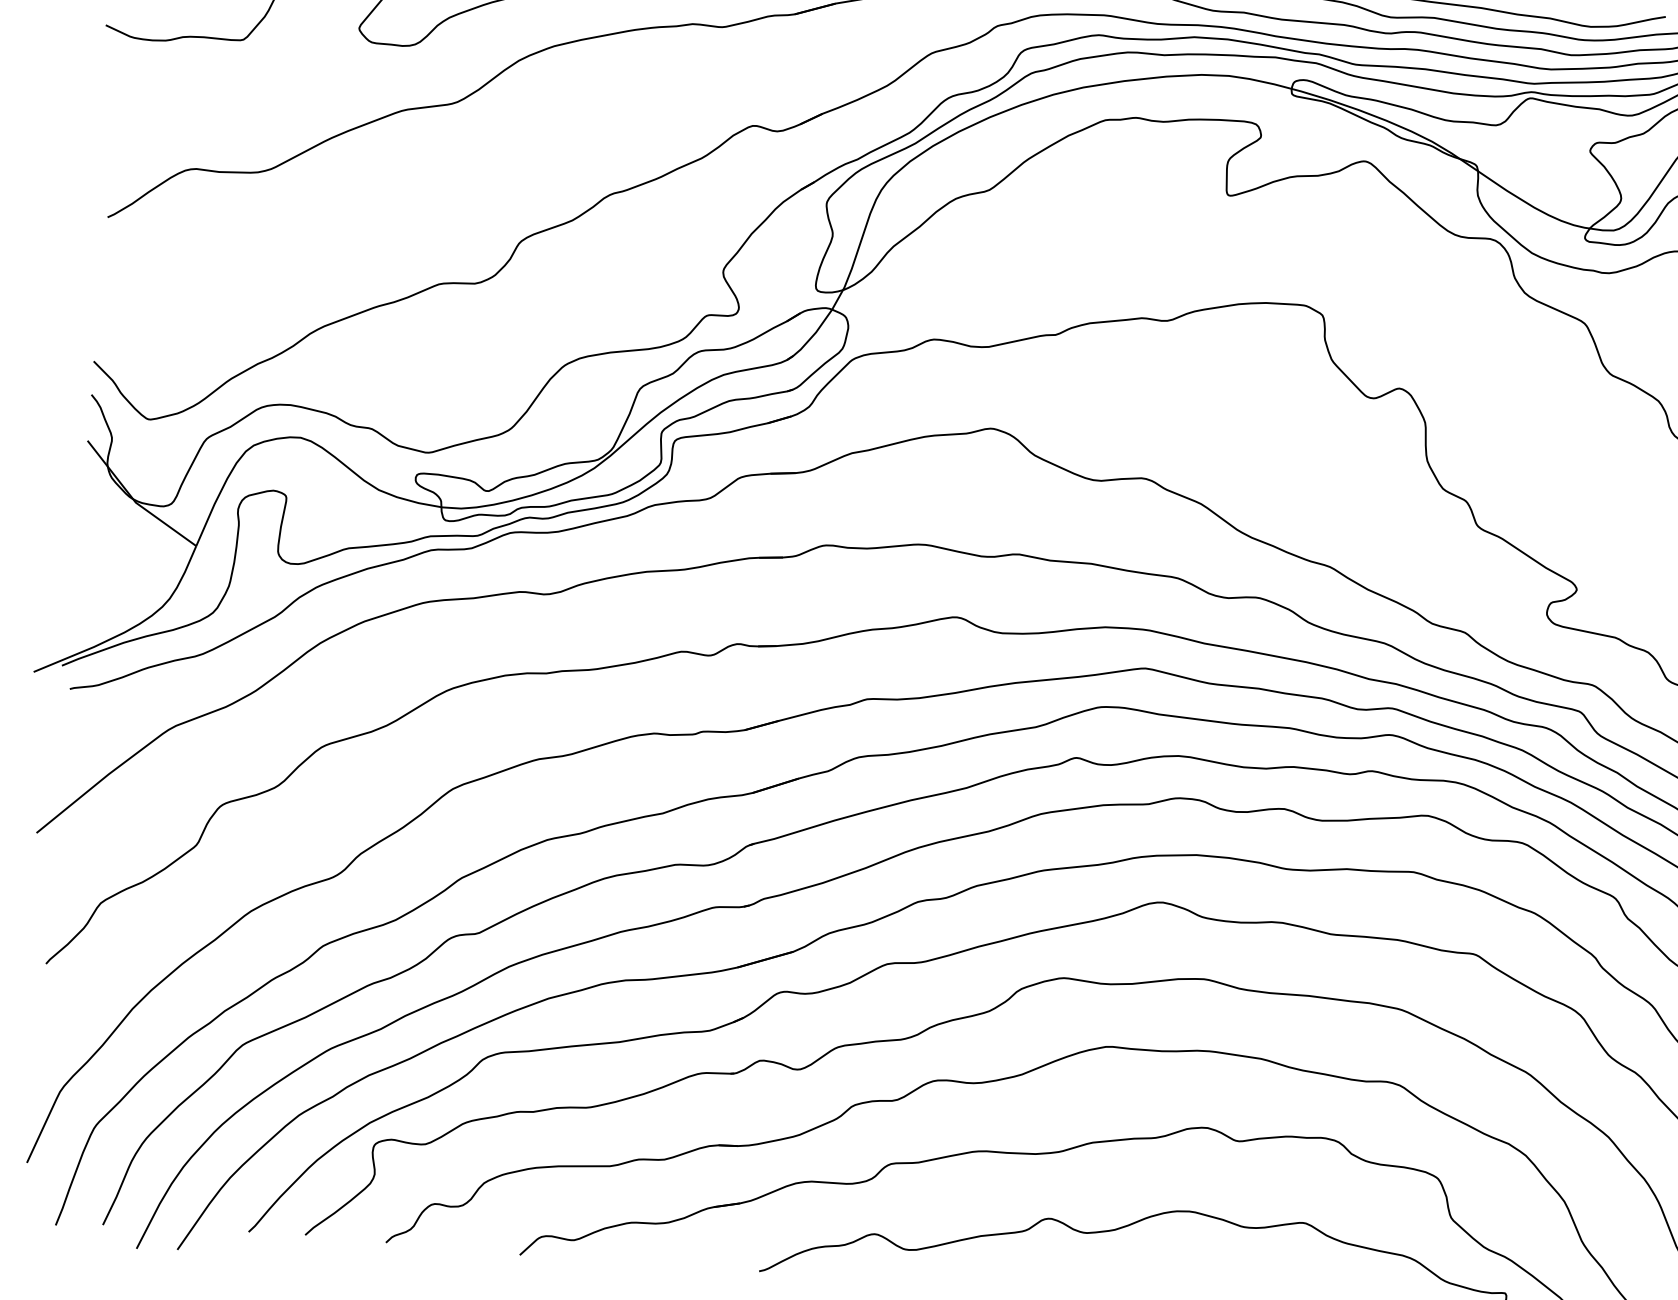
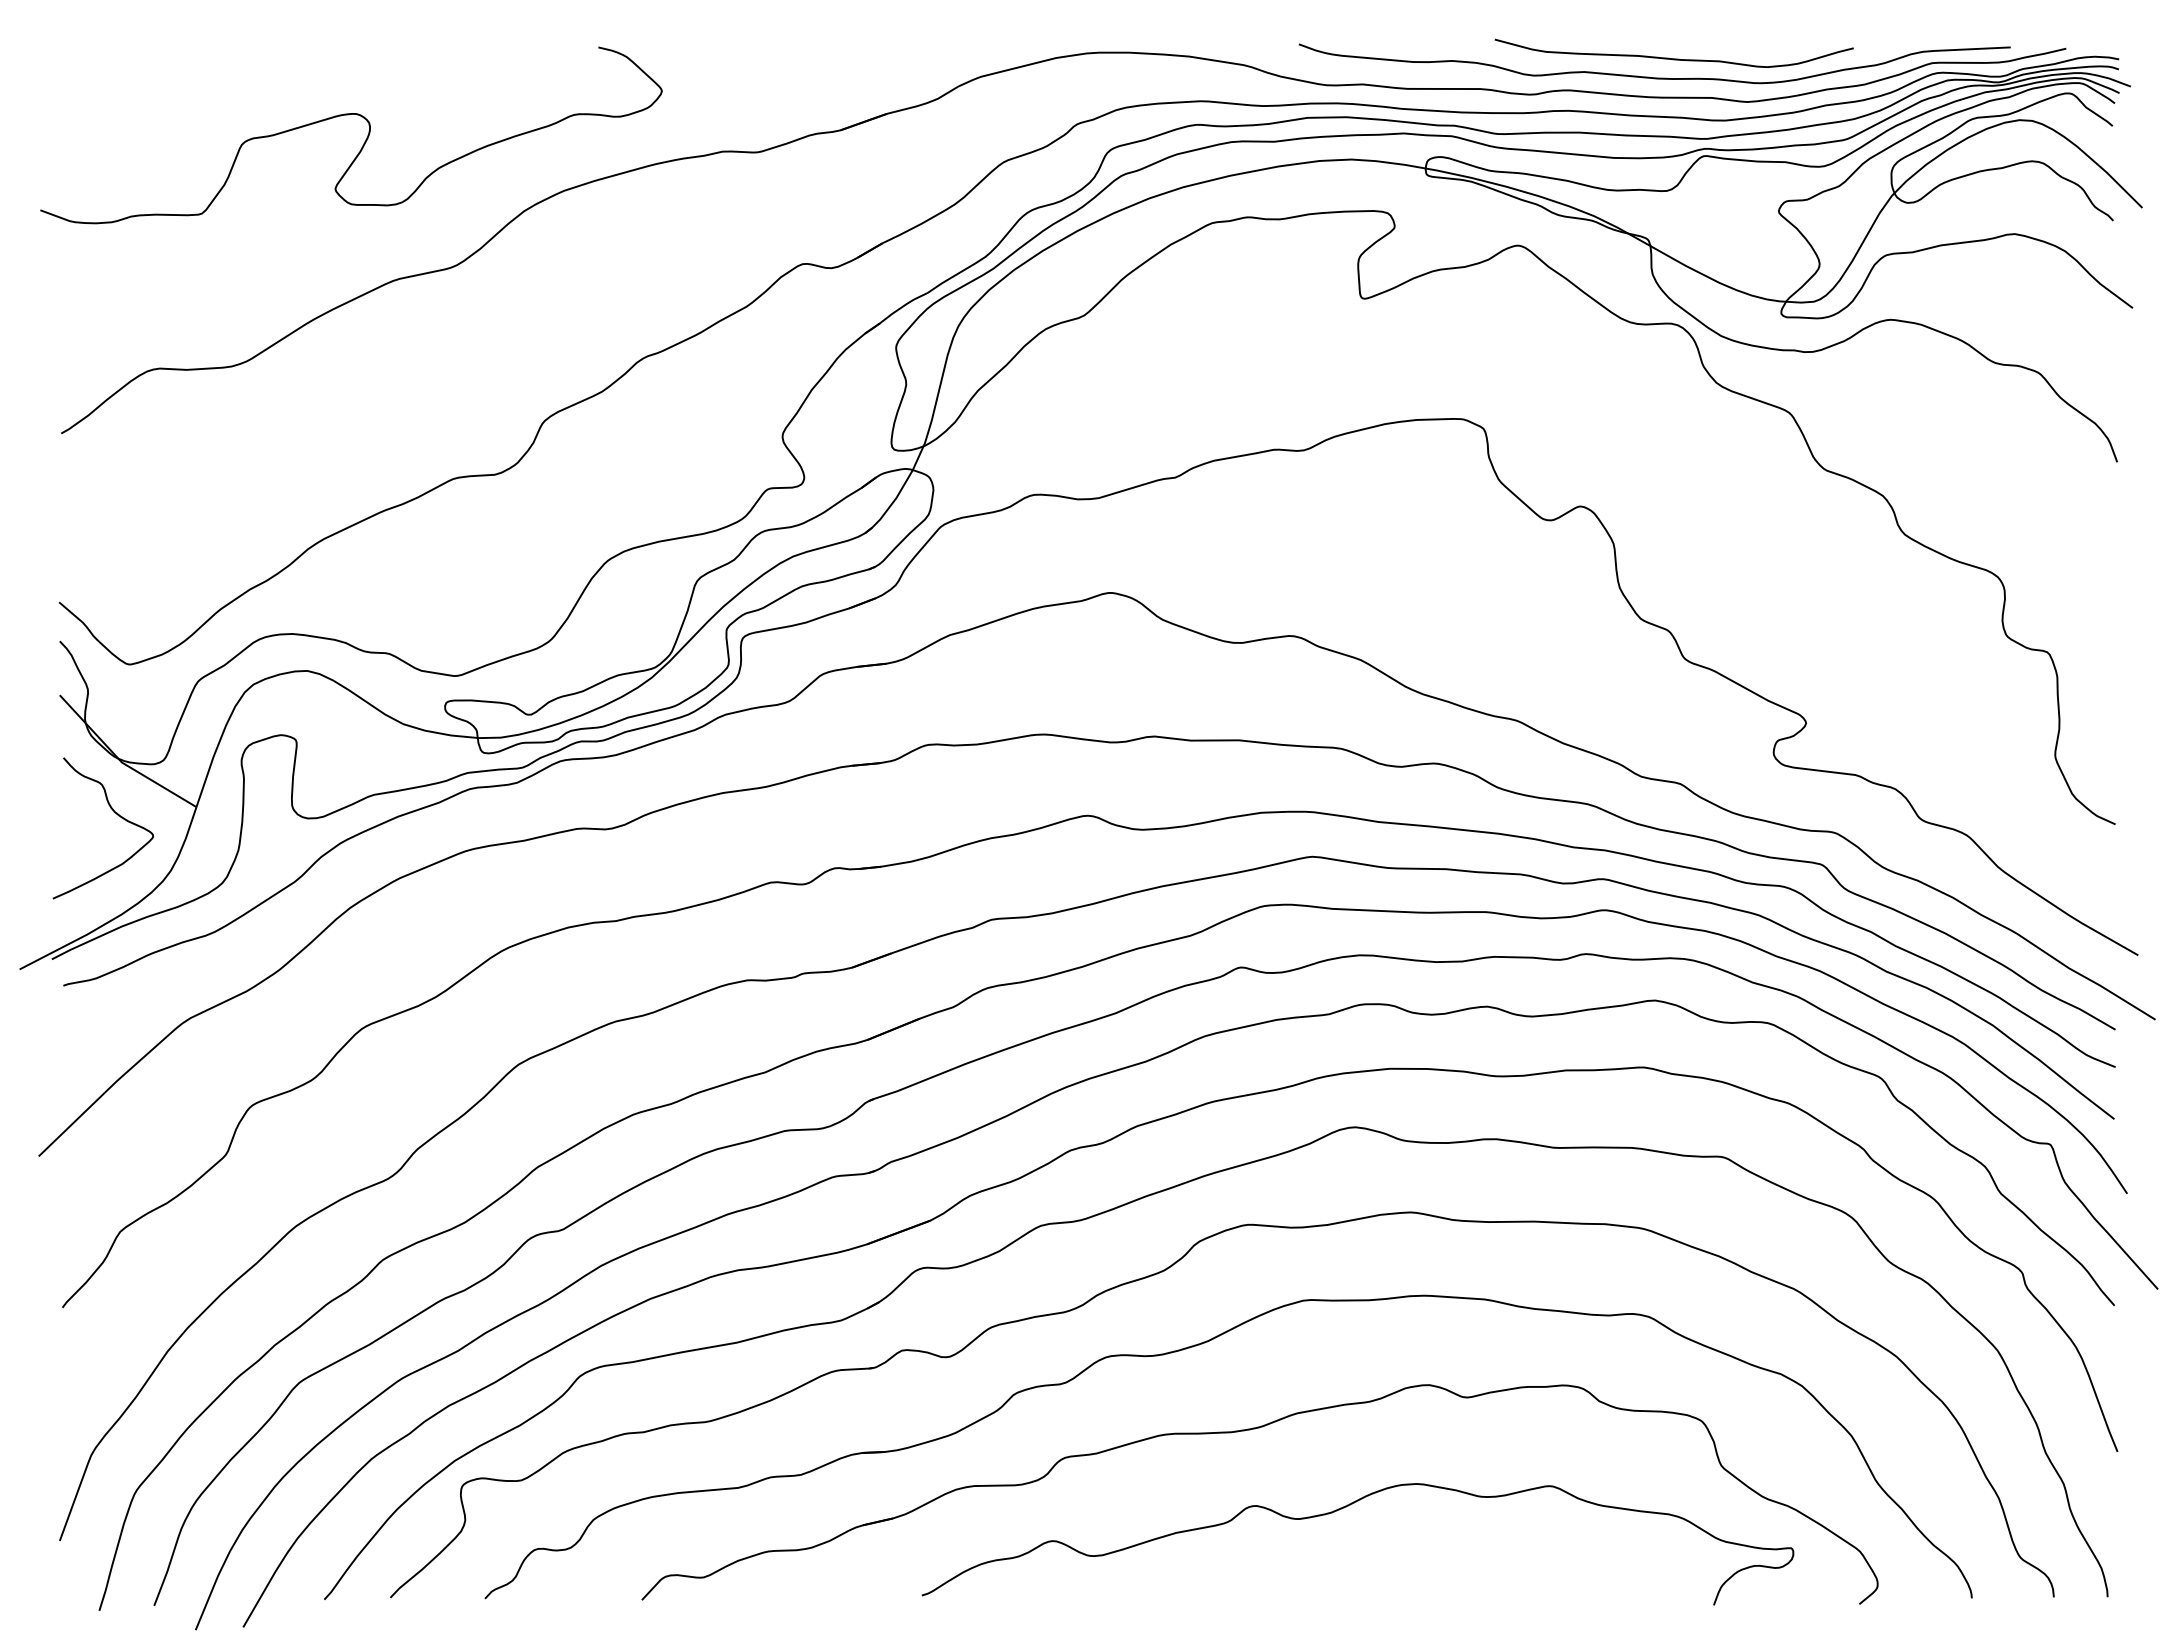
curve: (127, 546) -> (116, 814), added

